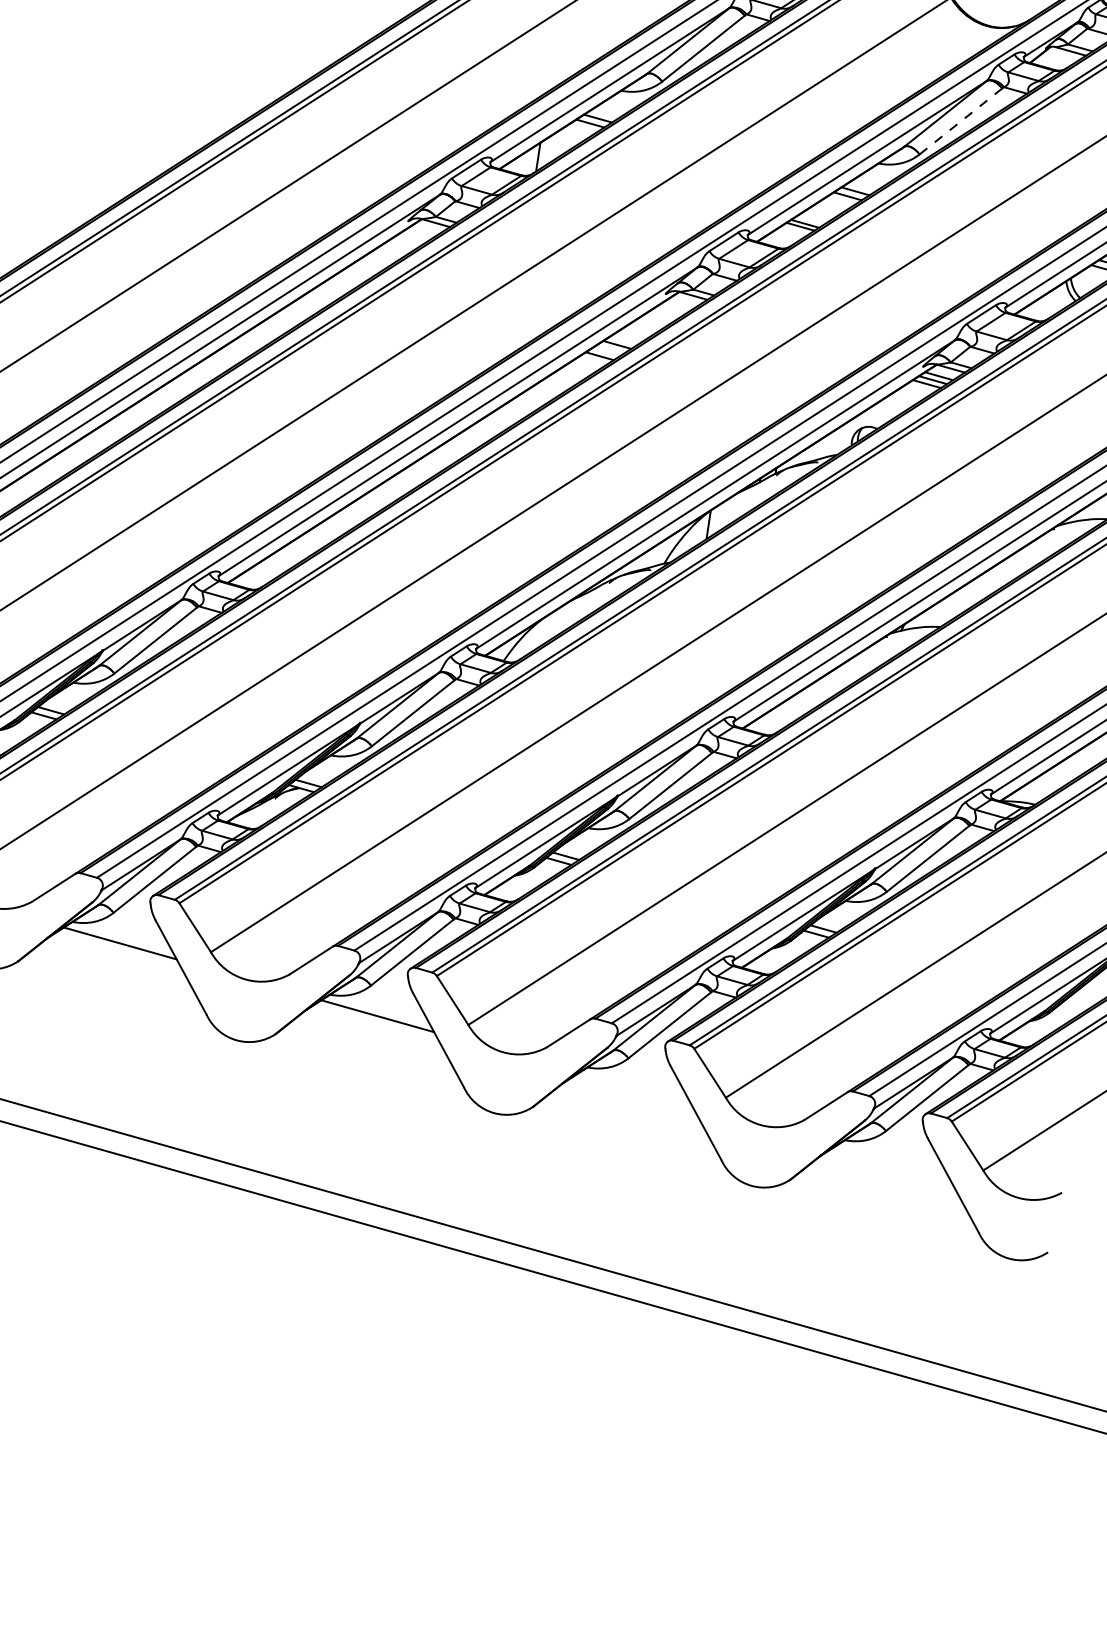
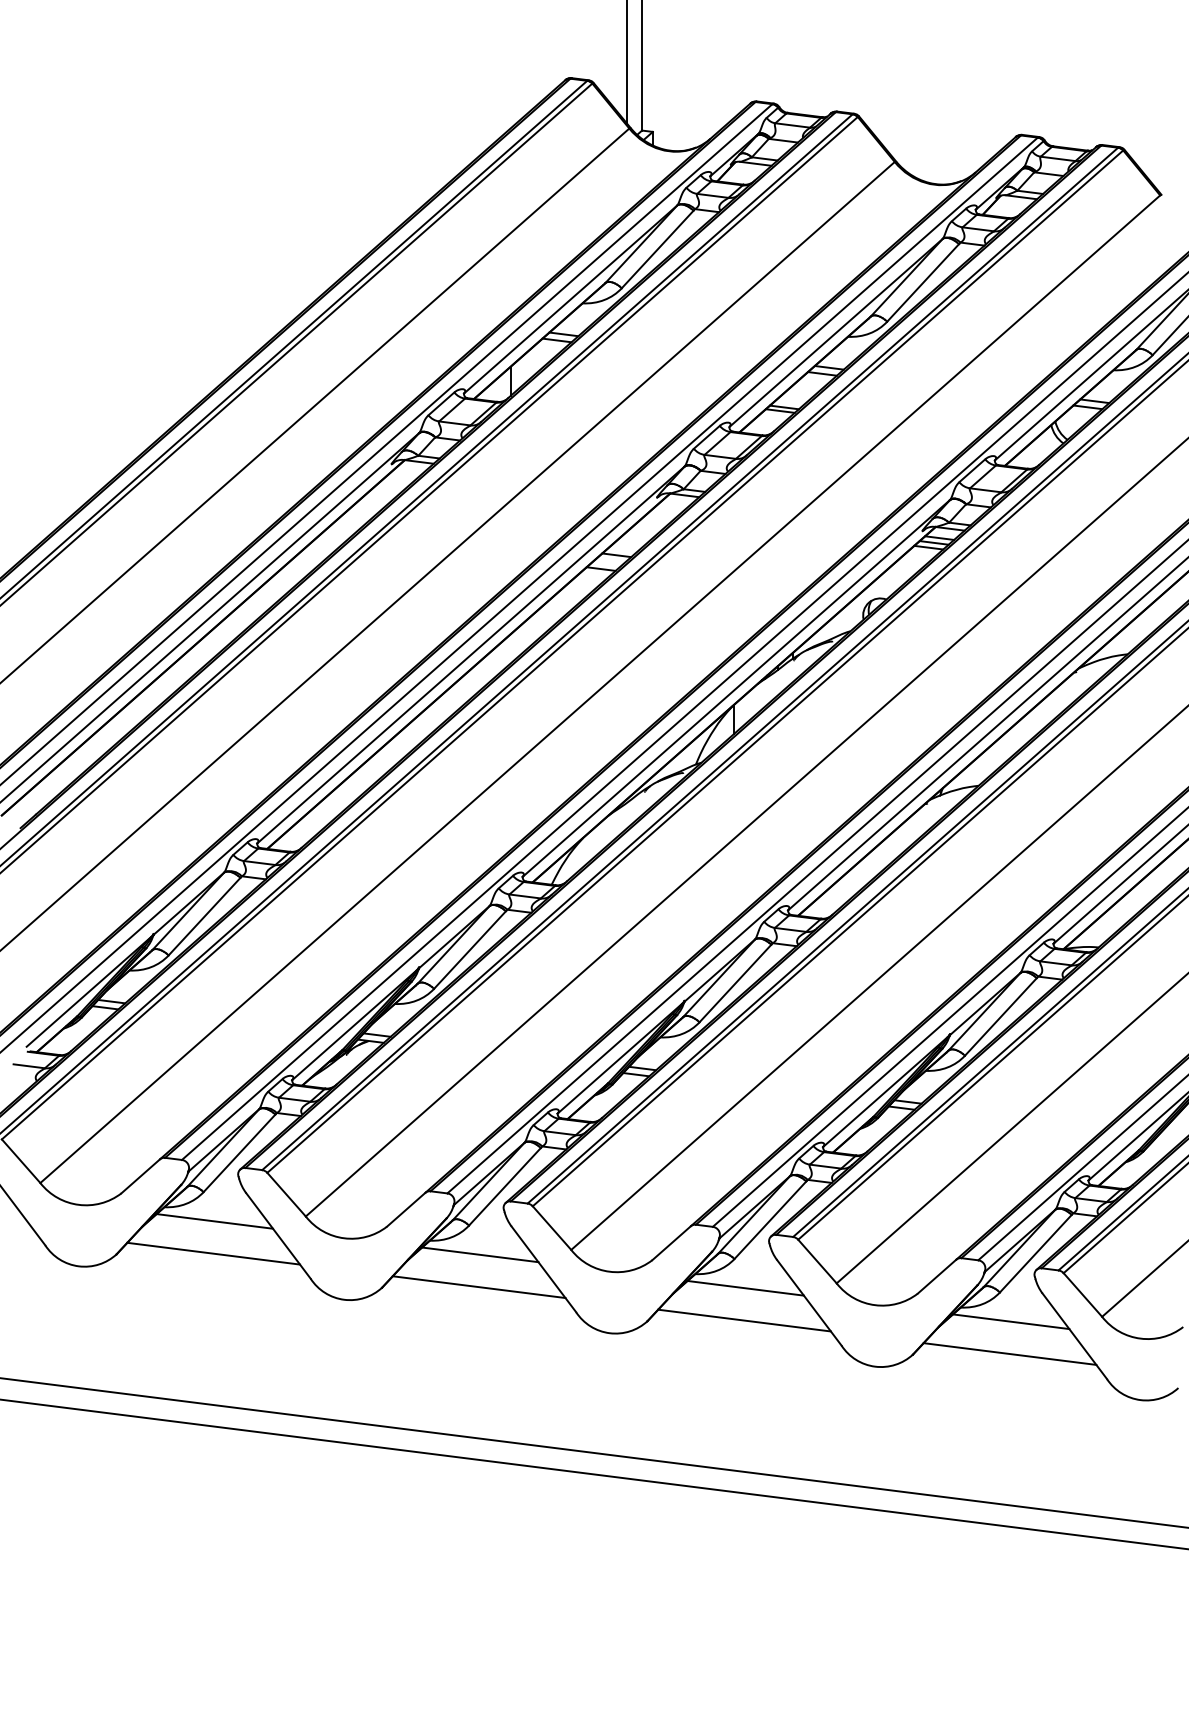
line: (961, 121) -> (923, 282), dashed -> solid
line: (114, 974) -> (213, 1253), added
line: (371, 1048) -> (478, 1287), added
line: (635, 1088) -> (745, 1287), added
line: (629, 1120) -> (744, 1320), added
line: (893, 1161) -> (1011, 1321), added
line: (886, 1192) -> (1009, 1353), added

